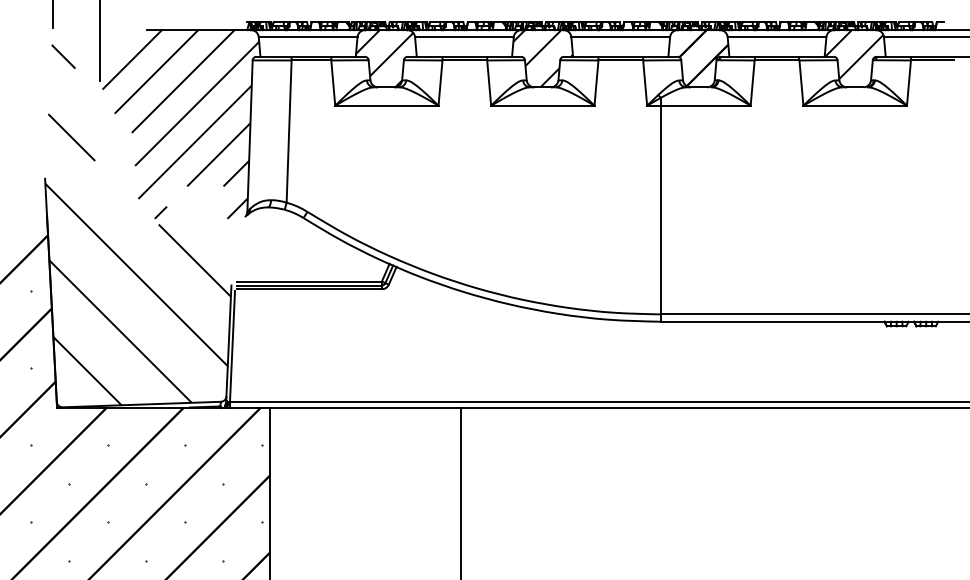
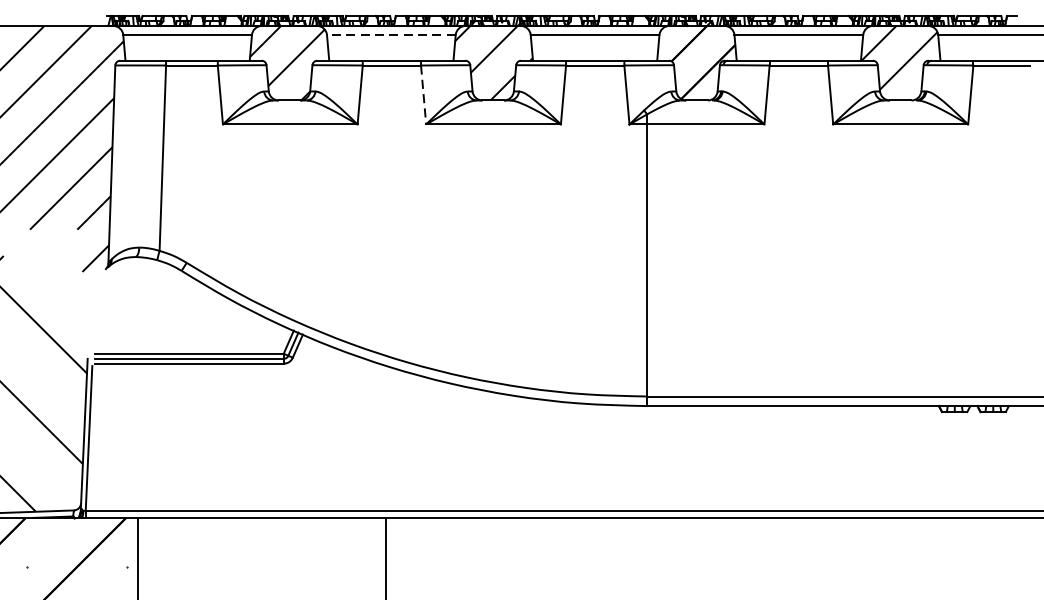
line: (463, 37) -> (390, 35), solid -> dashed
line: (489, 83) -> (424, 95), solid -> dashed

